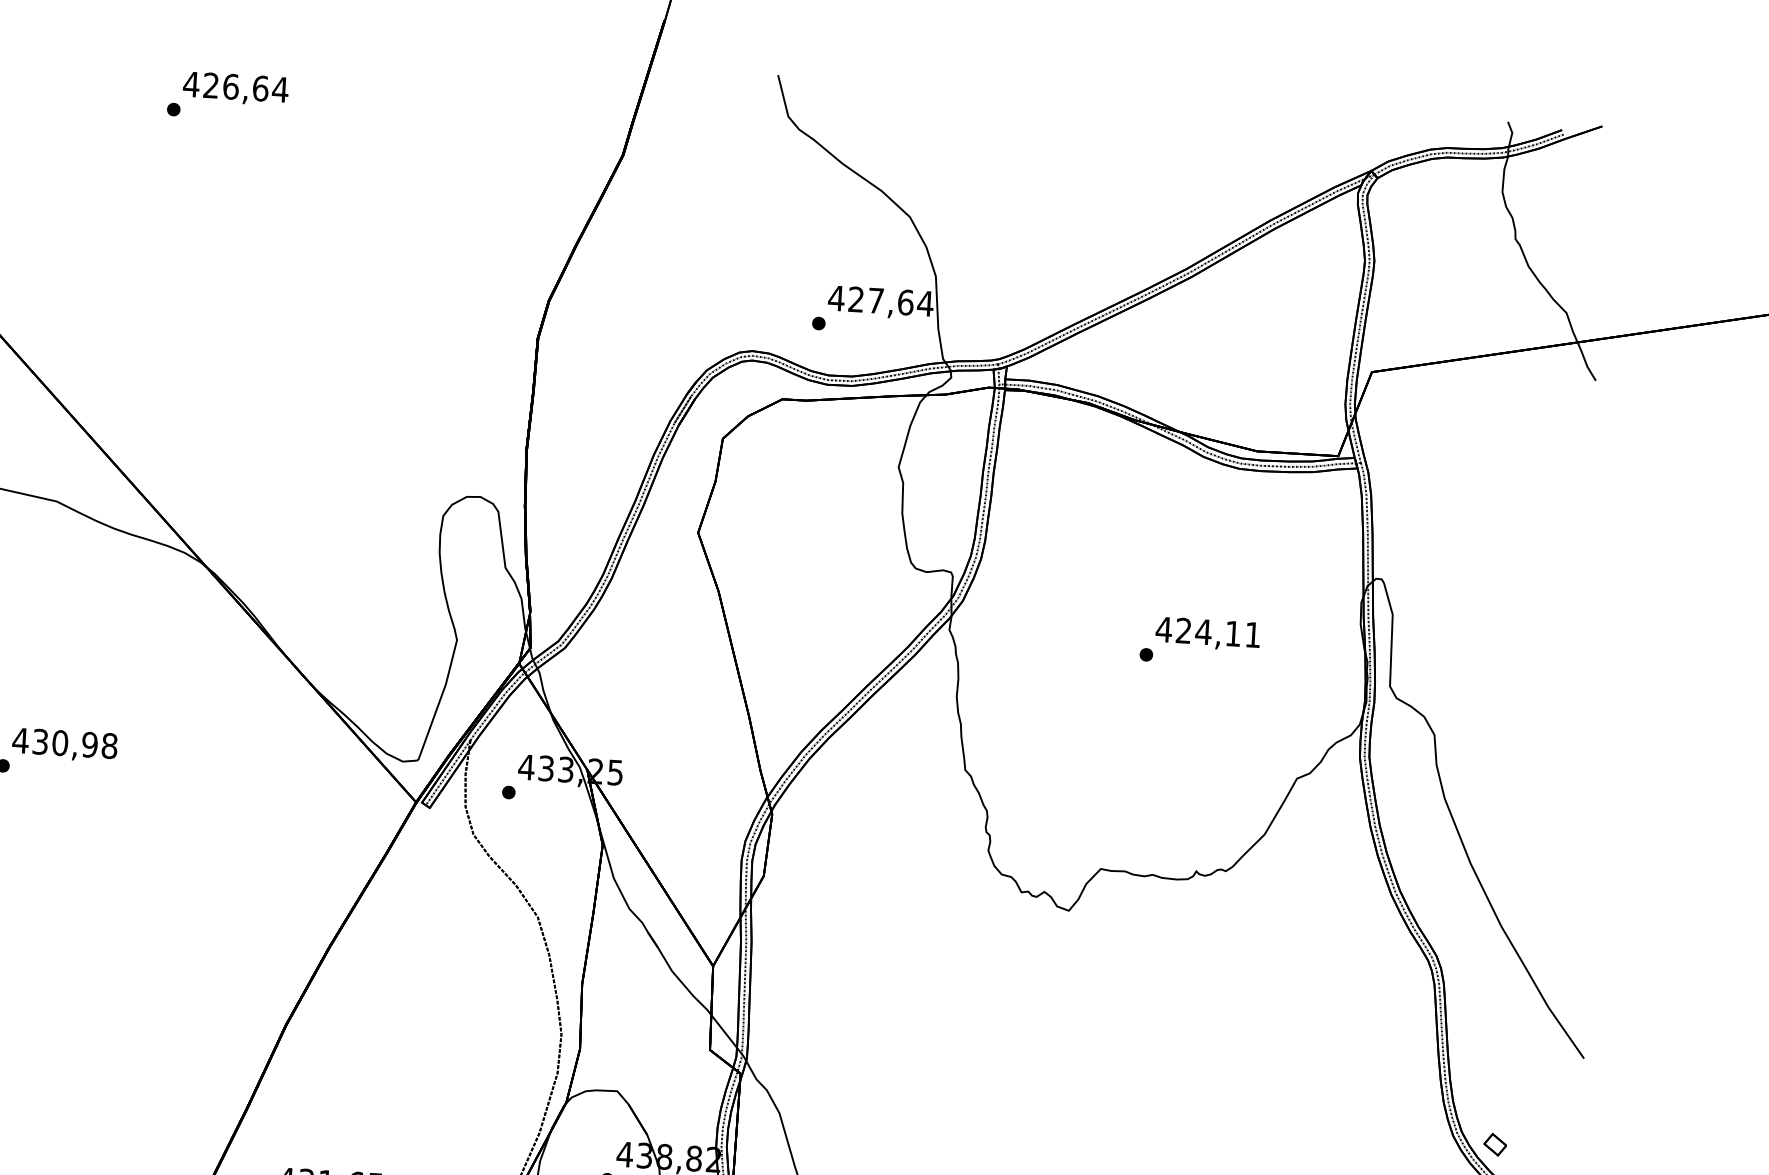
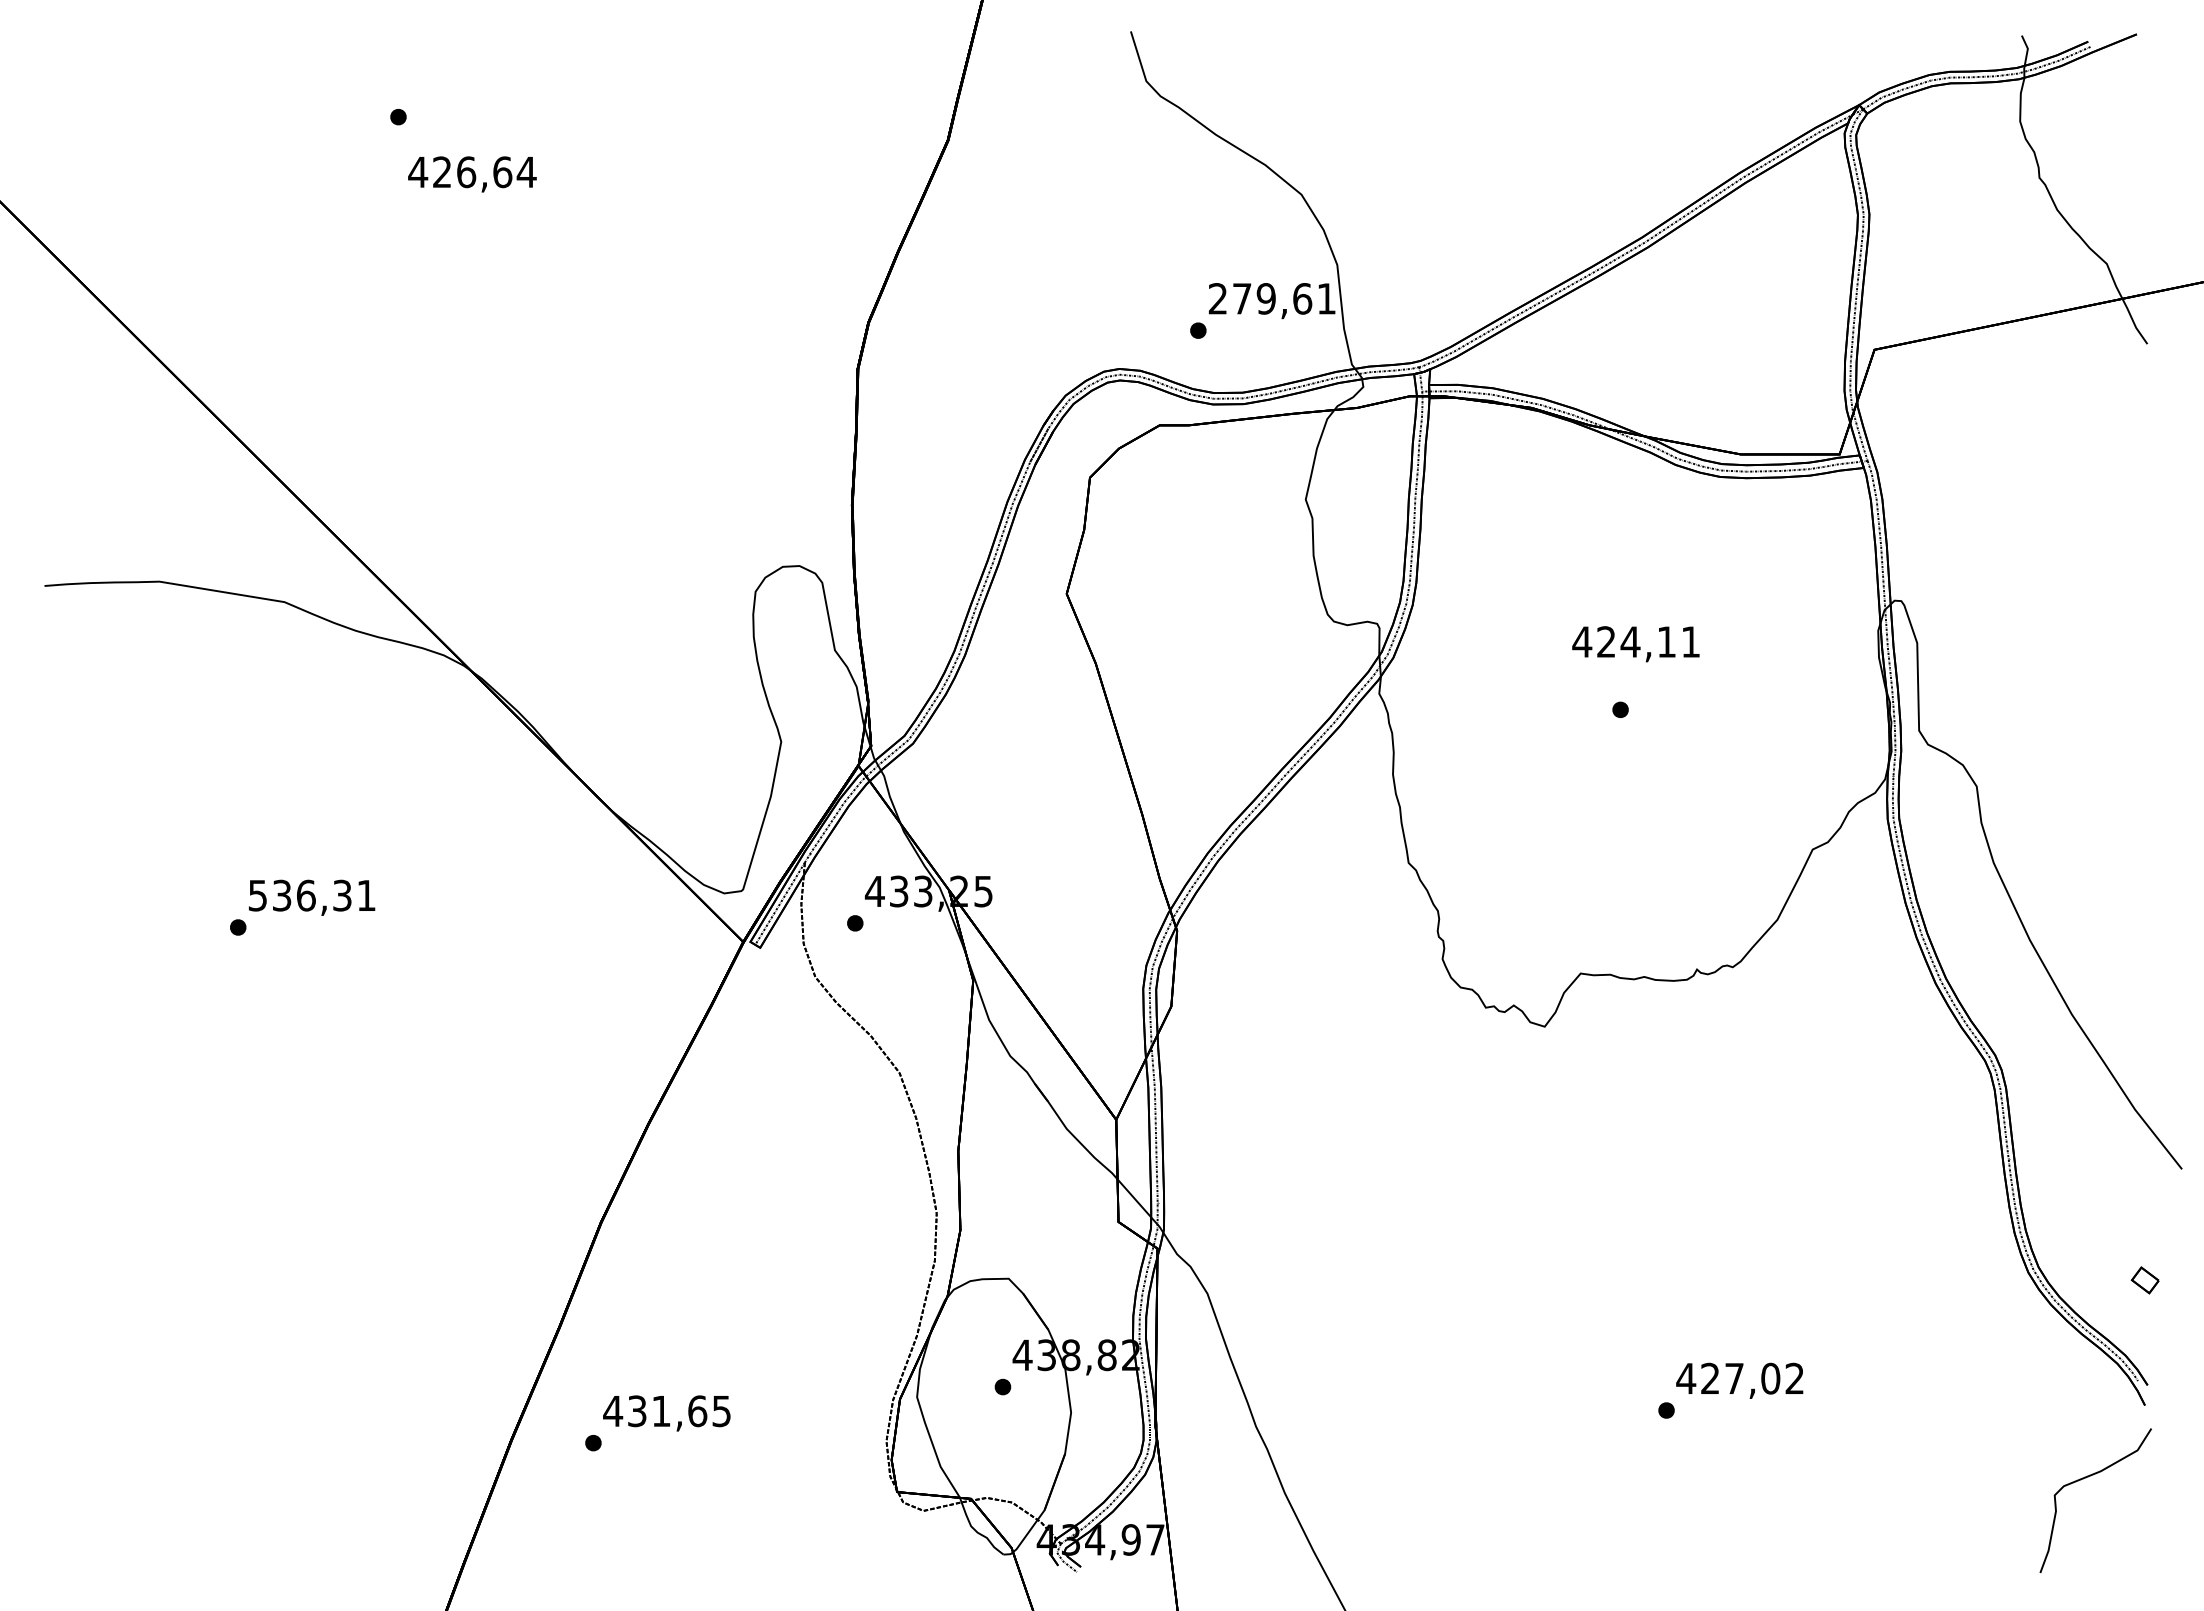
text: (235, 88) -> (472, 174), moved
text: (881, 300) -> (1272, 298), 427,64 -> 279,61
text: (1207, 634) -> (1635, 644), moved
text: (64, 743) -> (311, 895), 430,98 -> 536,31
part: (1494, 1144) -> (2144, 1280), moved

